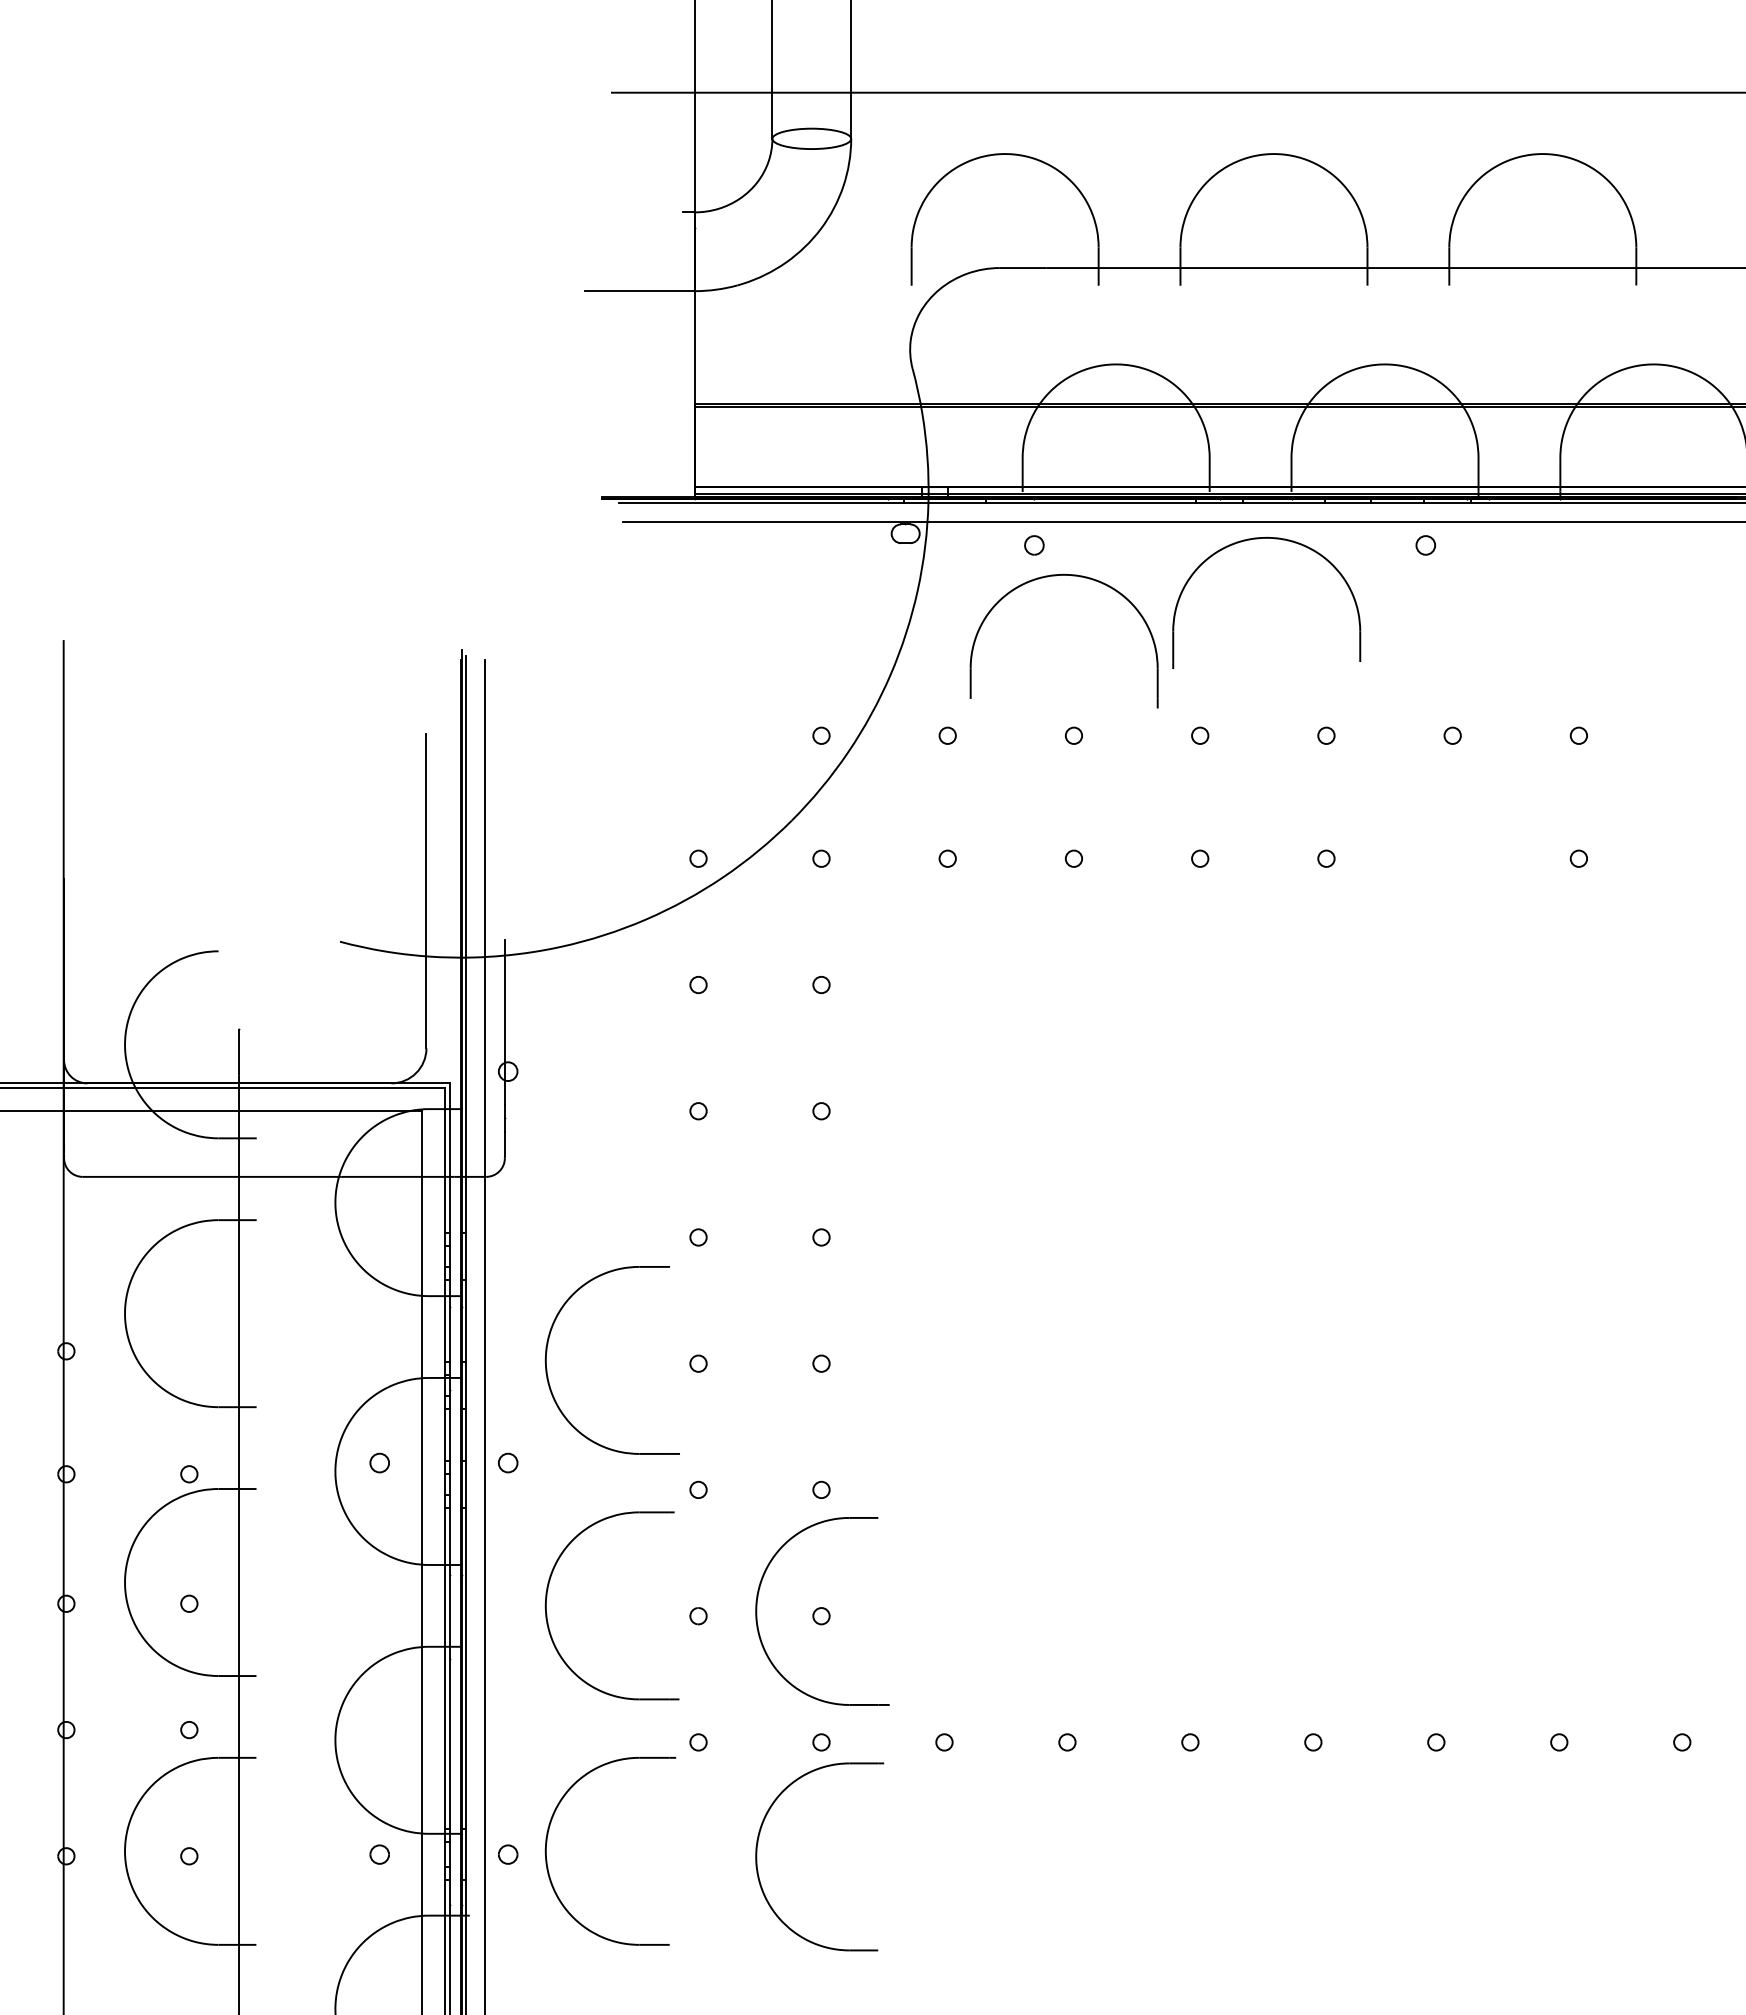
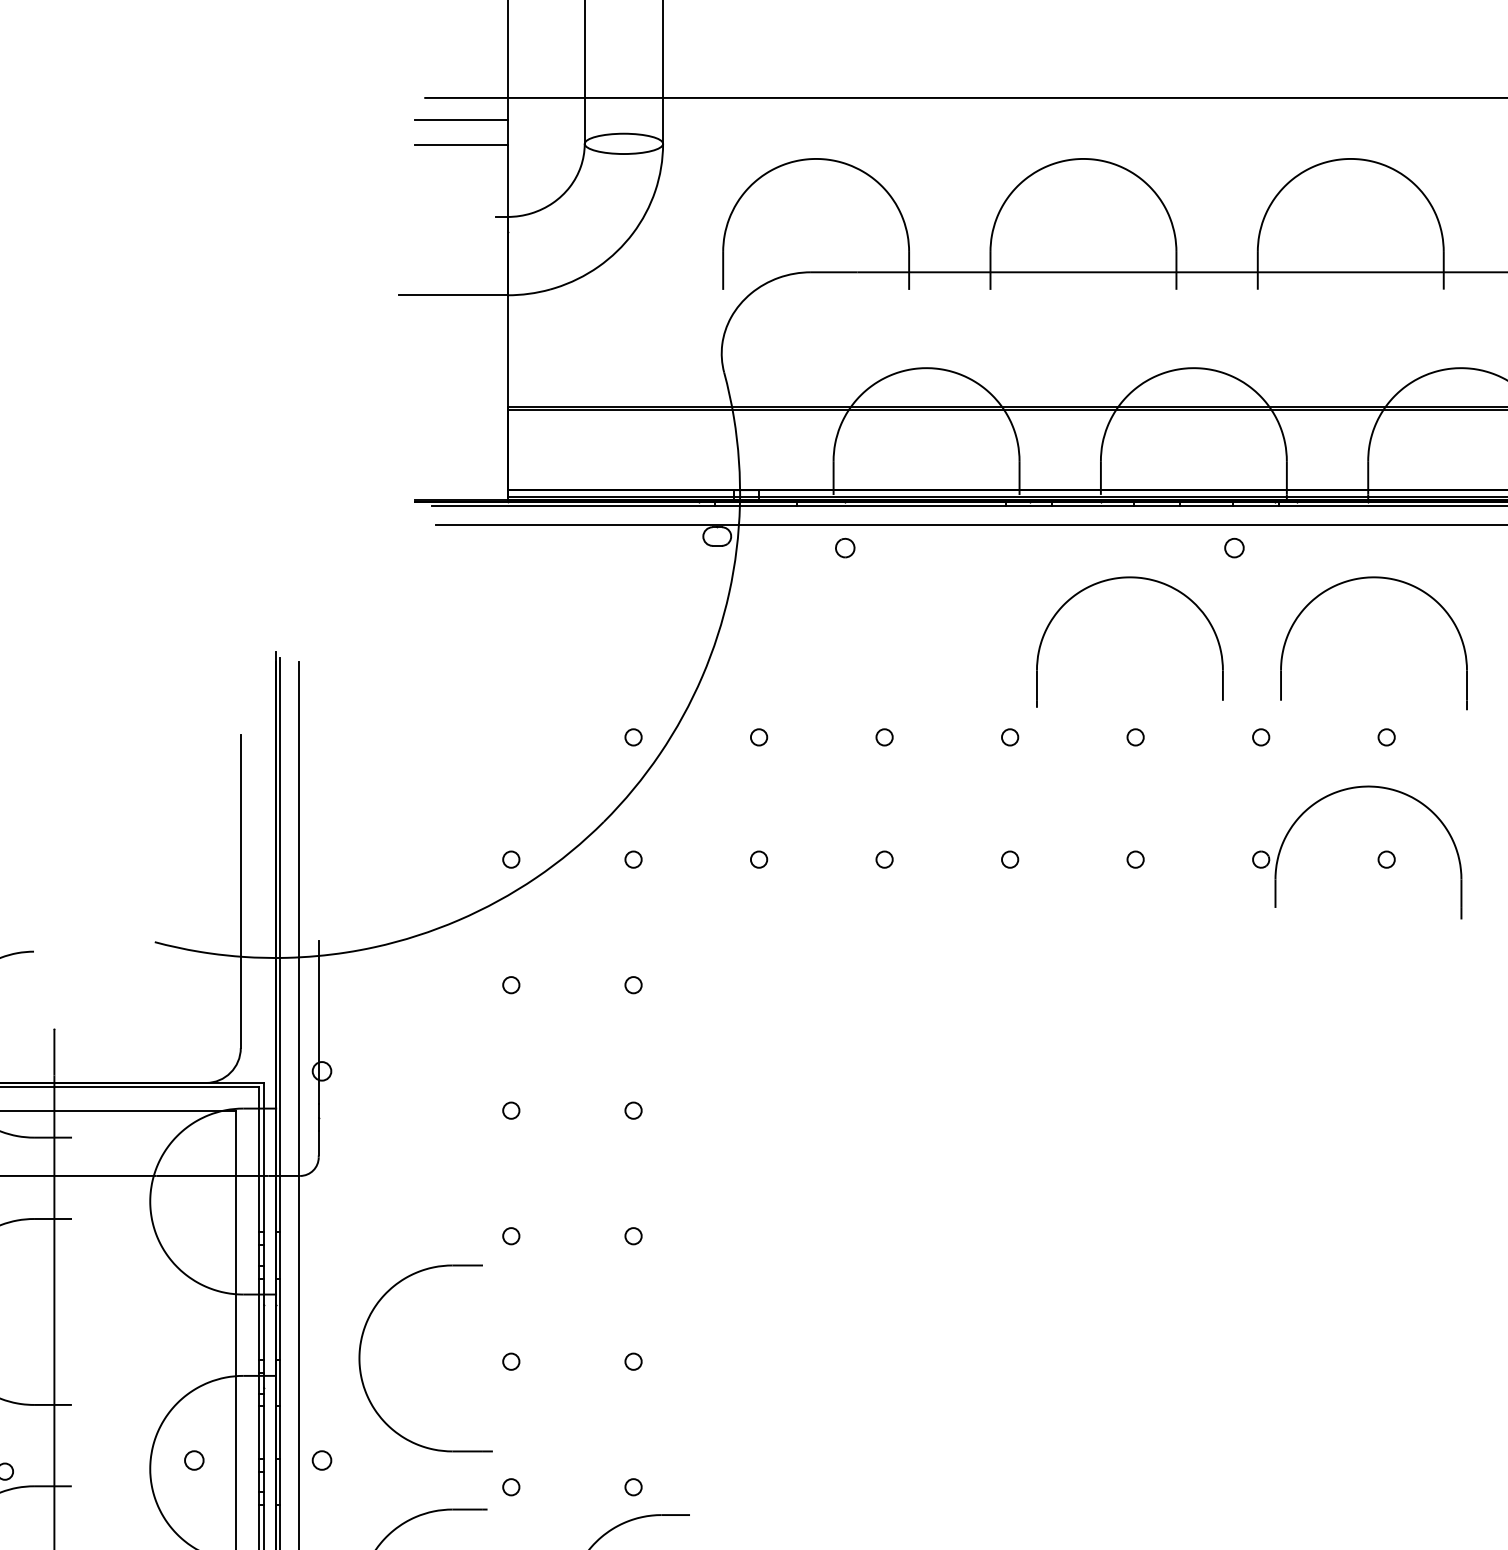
line: (648, 114) -> (461, 119), added
line: (648, 140) -> (461, 145), added
part: (1258, 539) -> (1121, 579), moved
part: (1056, 576) -> (1366, 579), moved
part: (1525, 793) -> (1333, 794), added

